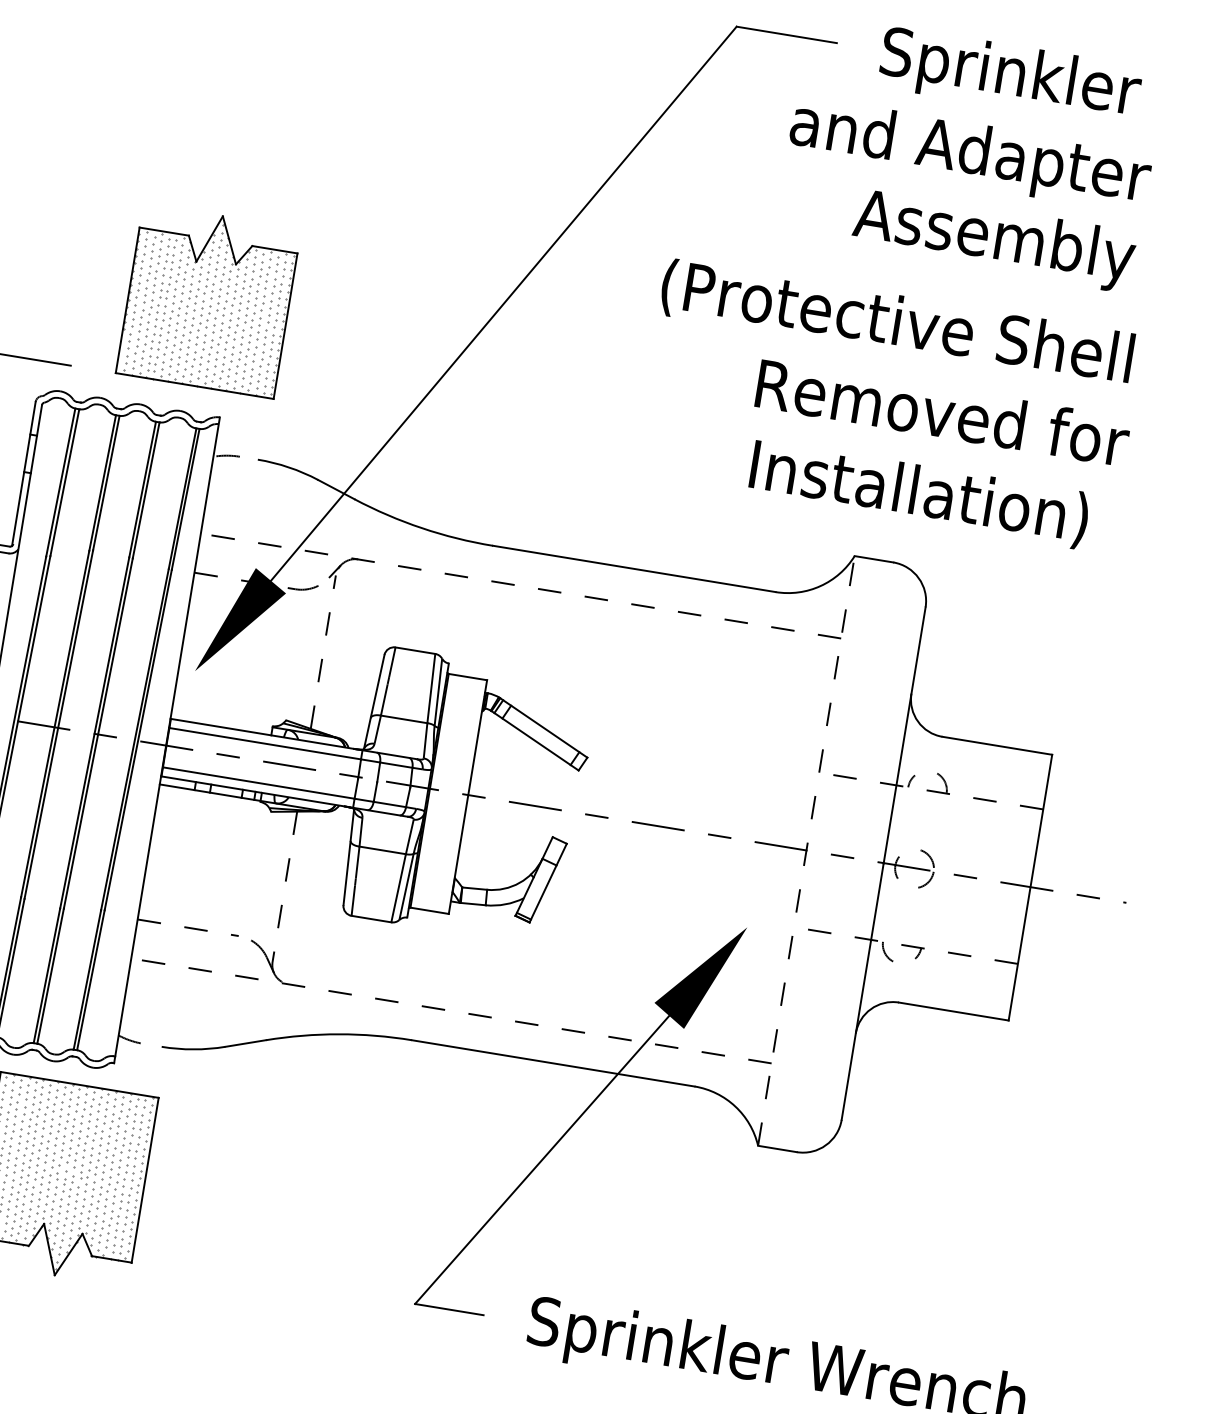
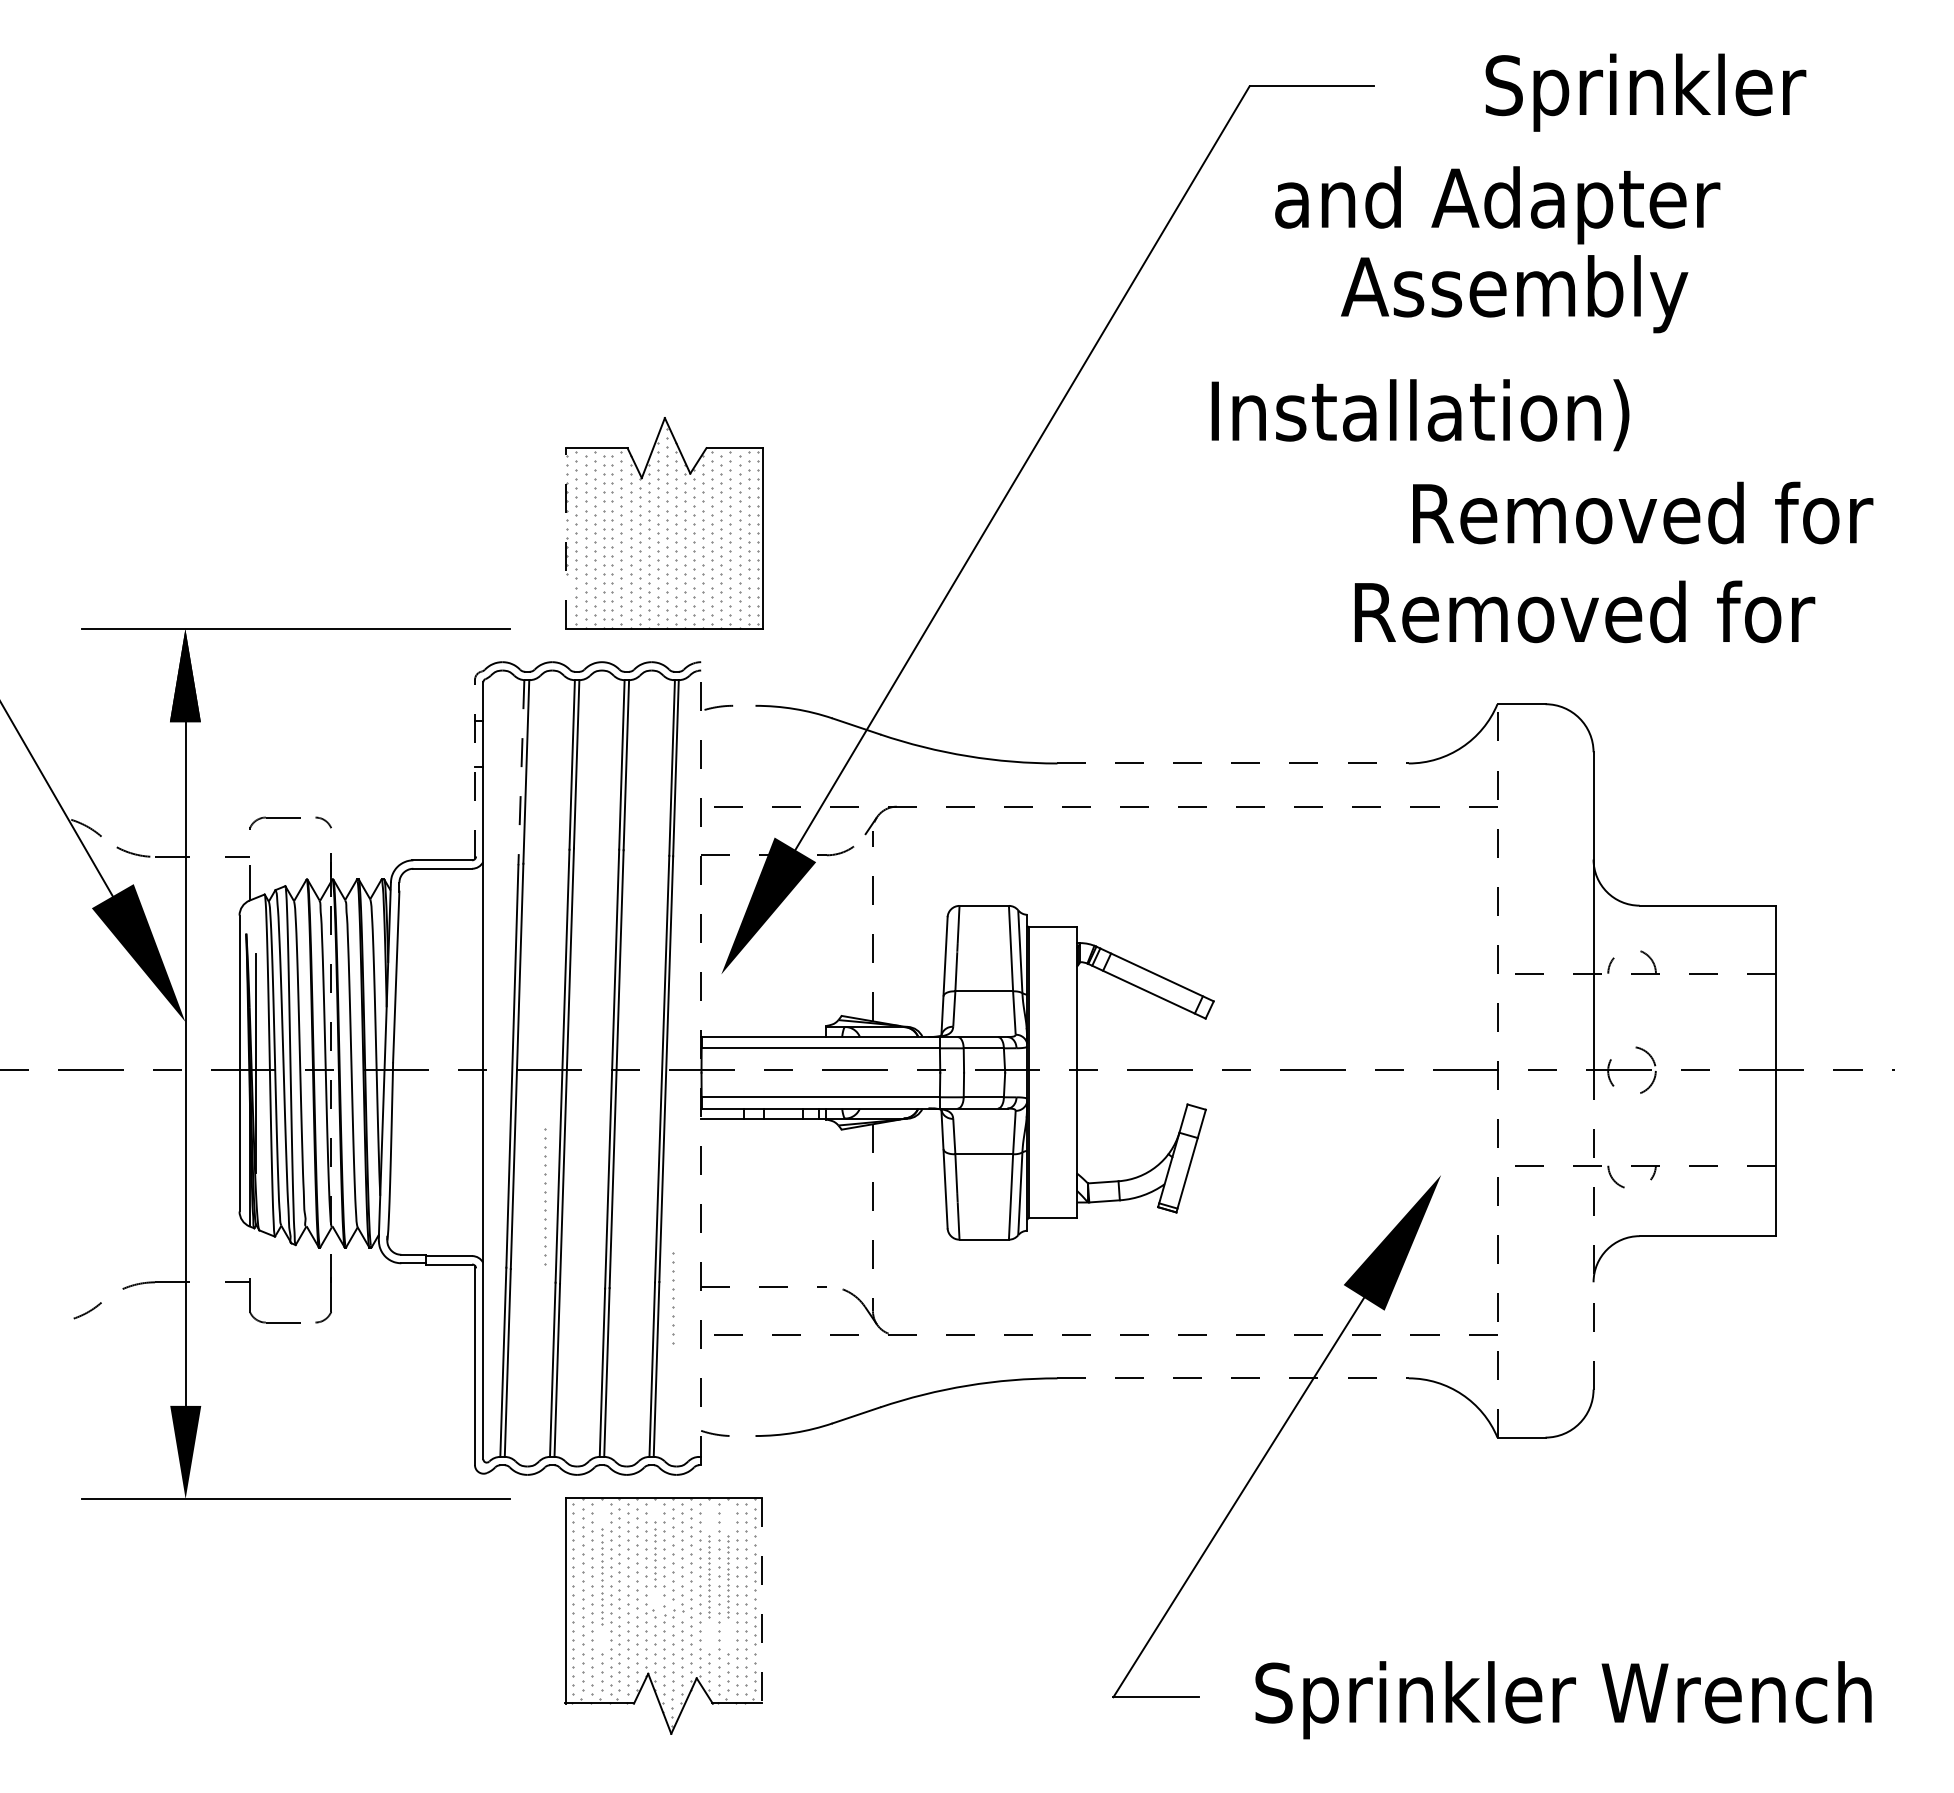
text: (1010, 76) -> (1645, 92), moved
text: (969, 154) -> (1497, 205), moved
text: (993, 240) -> (1514, 294), moved
line: (127, 300) -> (566, 538), solid -> dashed
text: (896, 324) -> (1502, 415), (Protective Shell -> Installation)
text: (943, 412) -> (1643, 512), moved
line: (23, 473) -> (474, 769), solid -> dashed
line: (60, 482) -> (521, 772), solid -> dashed
text: (939, 497) -> (1588, 616), Installation) -> Removed for
line: (634, 569) -> (1233, 763), solid -> dashed
line: (167, 740) -> (701, 1063), solid -> dashed
part: (24, 826) -> (545, 1196), added
part: (113, 925) -> (673, 1298), added
line: (862, 991) -> (1593, 1230), solid -> dashed
line: (553, 1063) -> (1233, 1378), solid -> dashed
part: (65, 1128) -> (655, 1554), size x0.7
part: (20, 1139) -> (602, 1576), size x0.7
part: (106, 1153) -> (709, 1576), size x0.6
part: (121, 1156) -> (728, 1576), size x0.6
line: (144, 1180) -> (761, 1601), solid -> dashed

